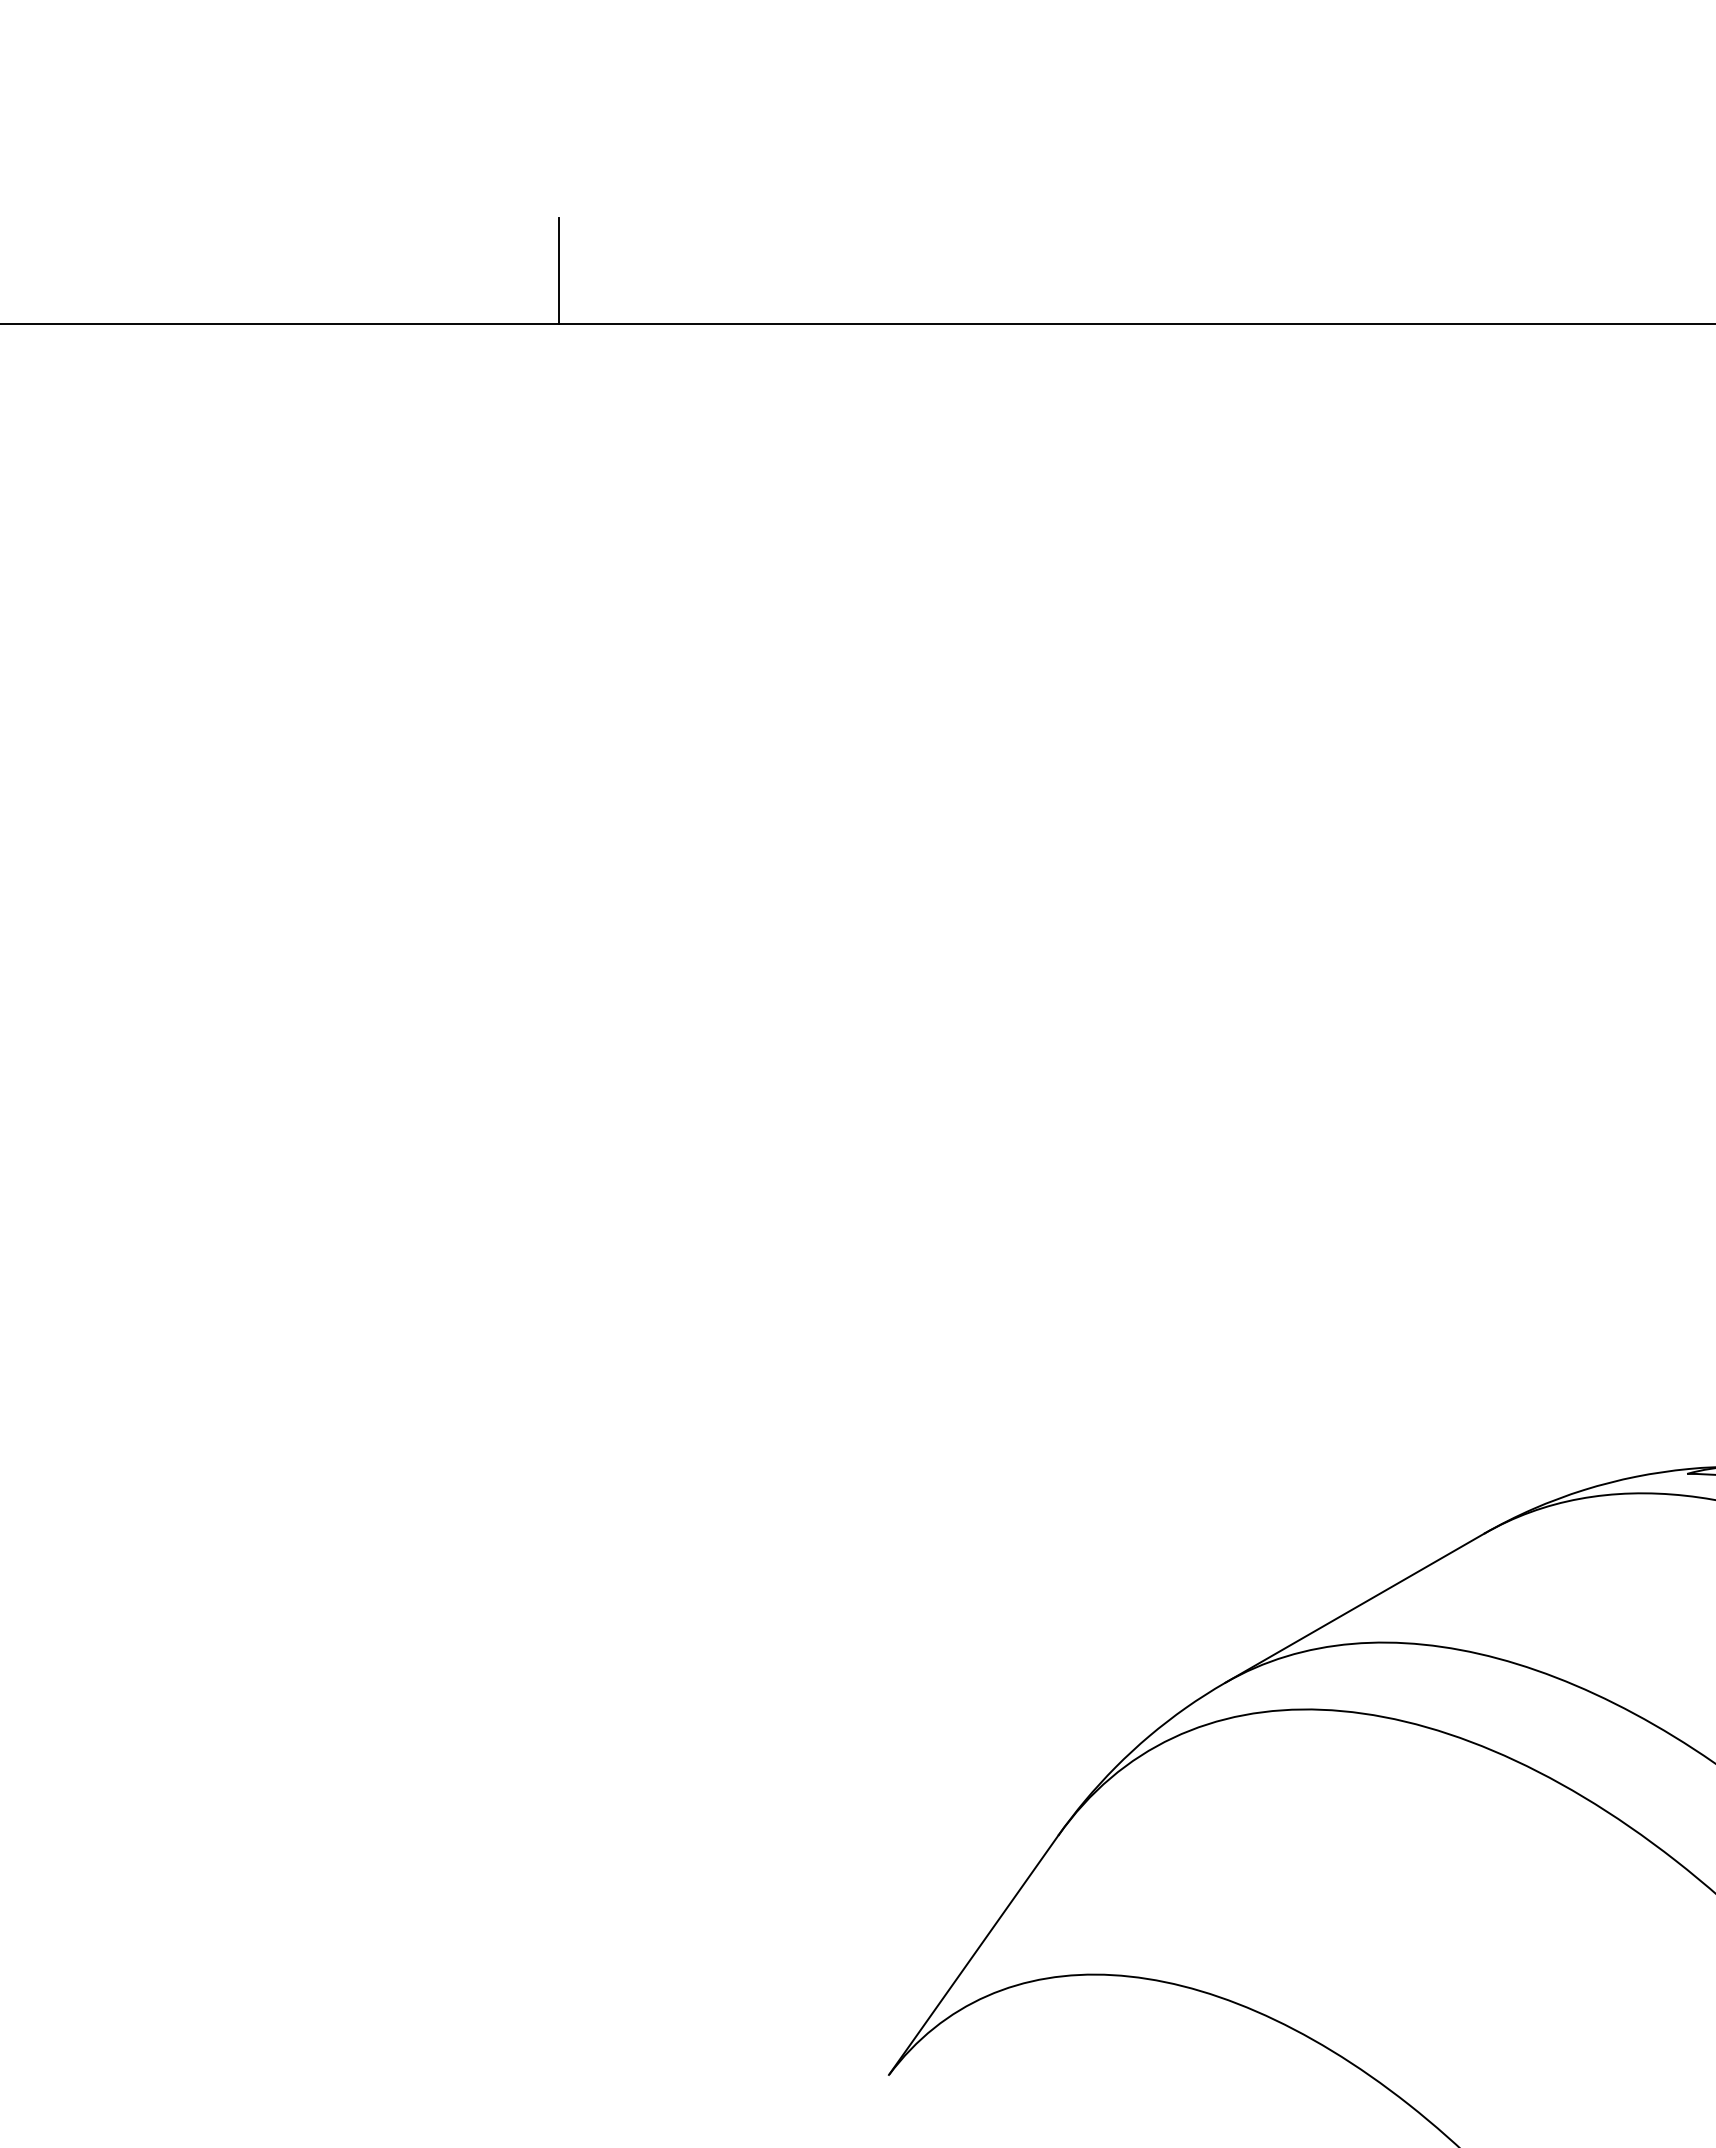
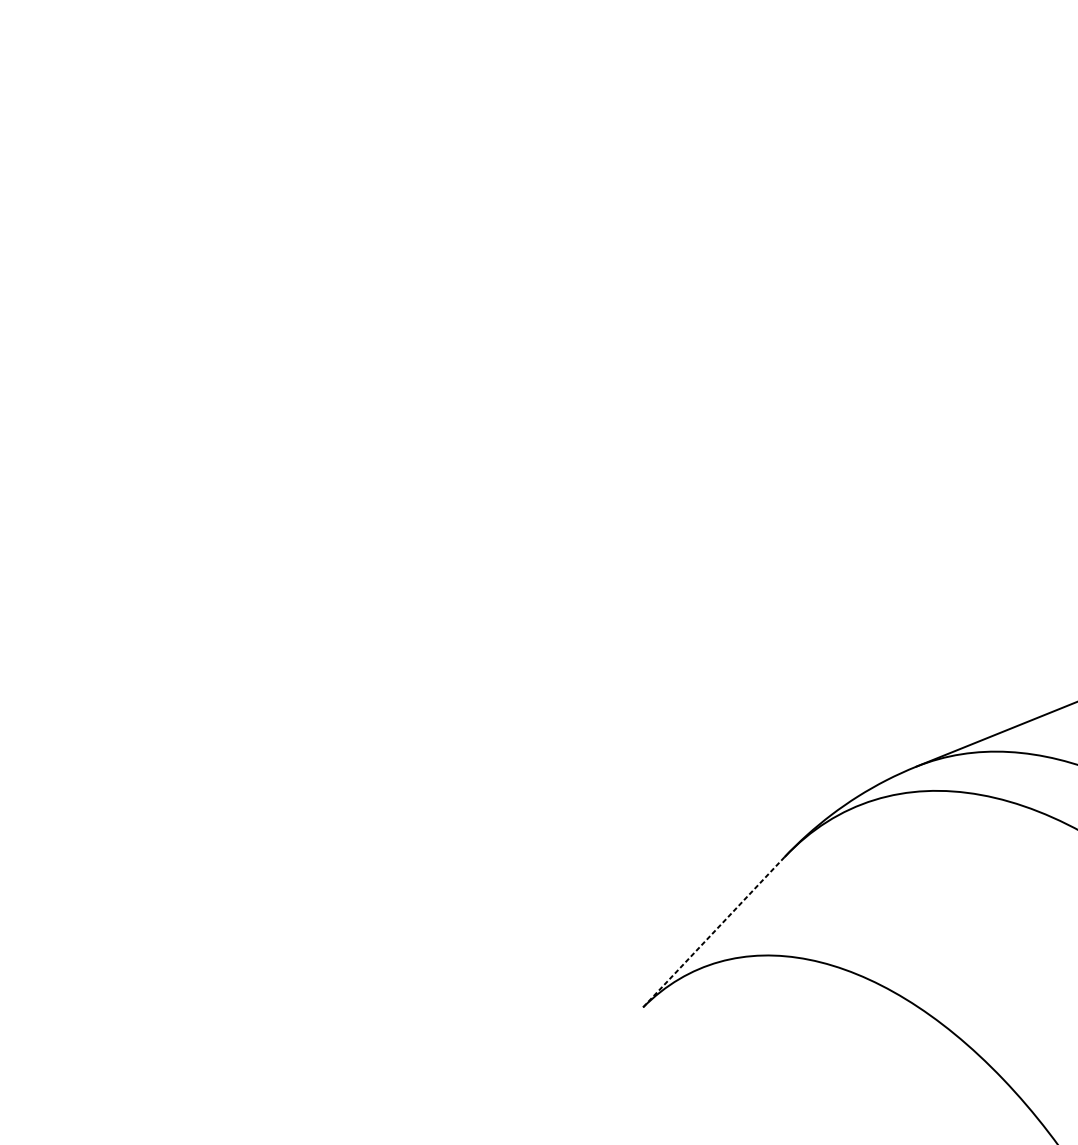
line: (973, 1955) -> (713, 932), solid -> dashed

